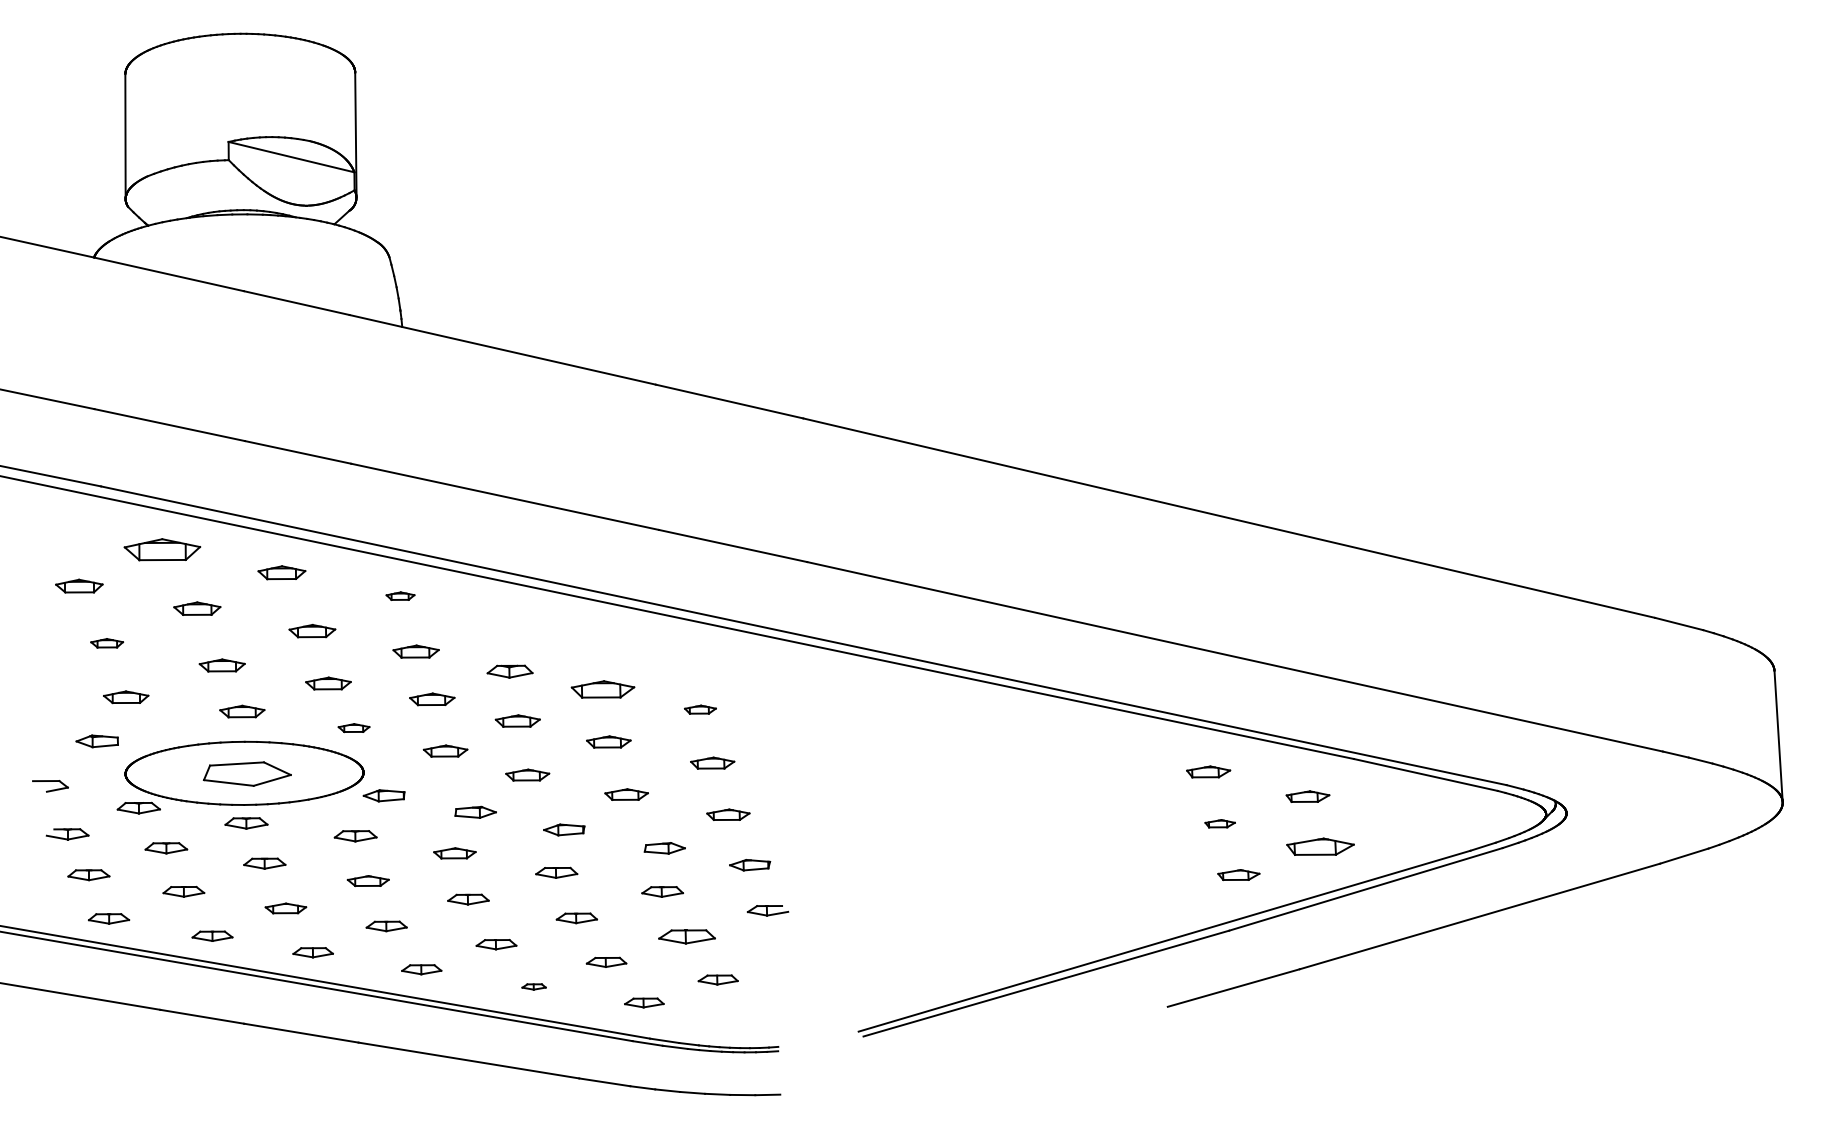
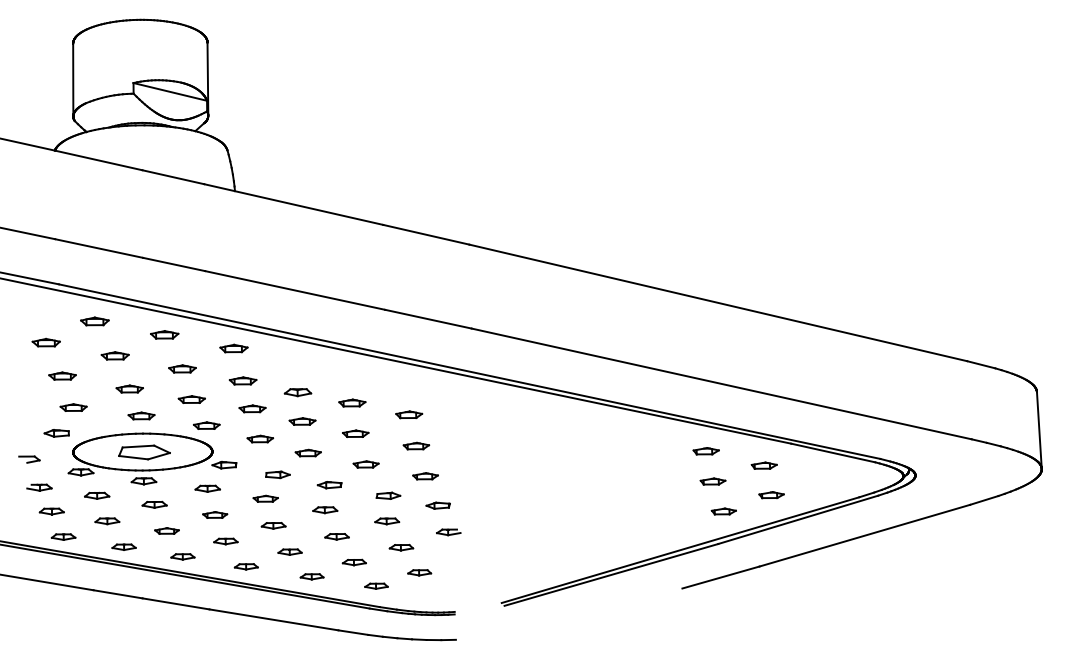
part: (161, 549) -> (94, 321), size x0.62
part: (399, 596) -> (233, 348), size x1.67
part: (107, 642) -> (62, 375), size x1.43
part: (603, 688) -> (352, 402), size x0.71
part: (700, 709) -> (409, 414), size x1.43
part: (353, 727) -> (206, 425), size x1.43
part: (1219, 823) -> (712, 481), size x1.43
part: (1320, 847) -> (771, 495), size x0.62
part: (687, 936) -> (401, 547), size x0.71
part: (533, 986) -> (311, 576), size x1.67

